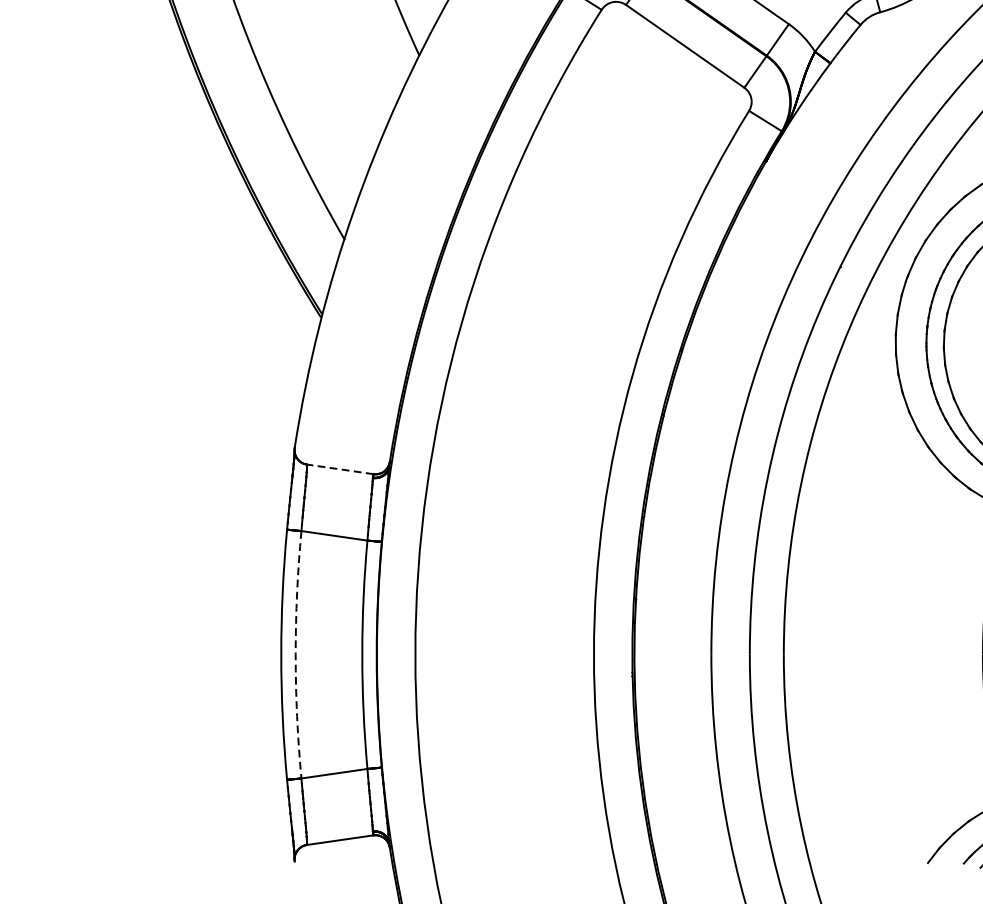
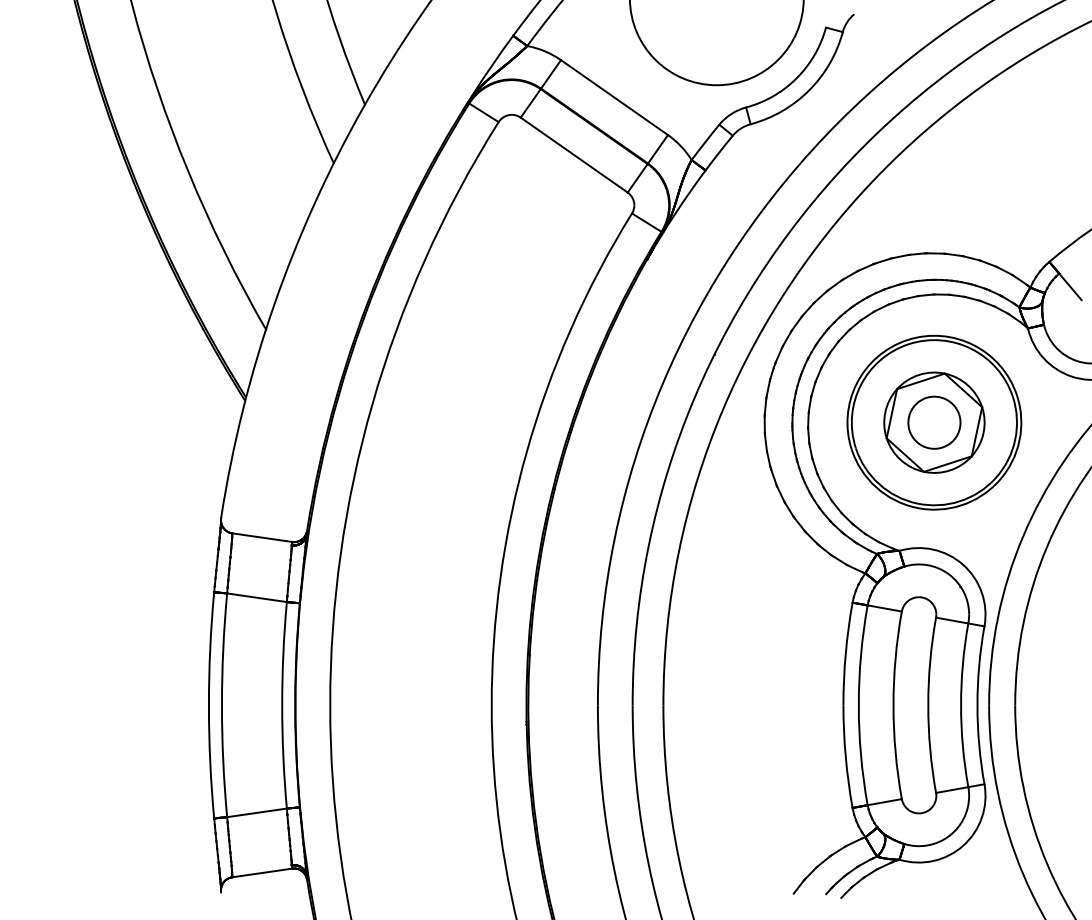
line: (339, 469) -> (261, 537), dashed -> solid
arc: (295, 654) -> (221, 705), dashed -> solid

